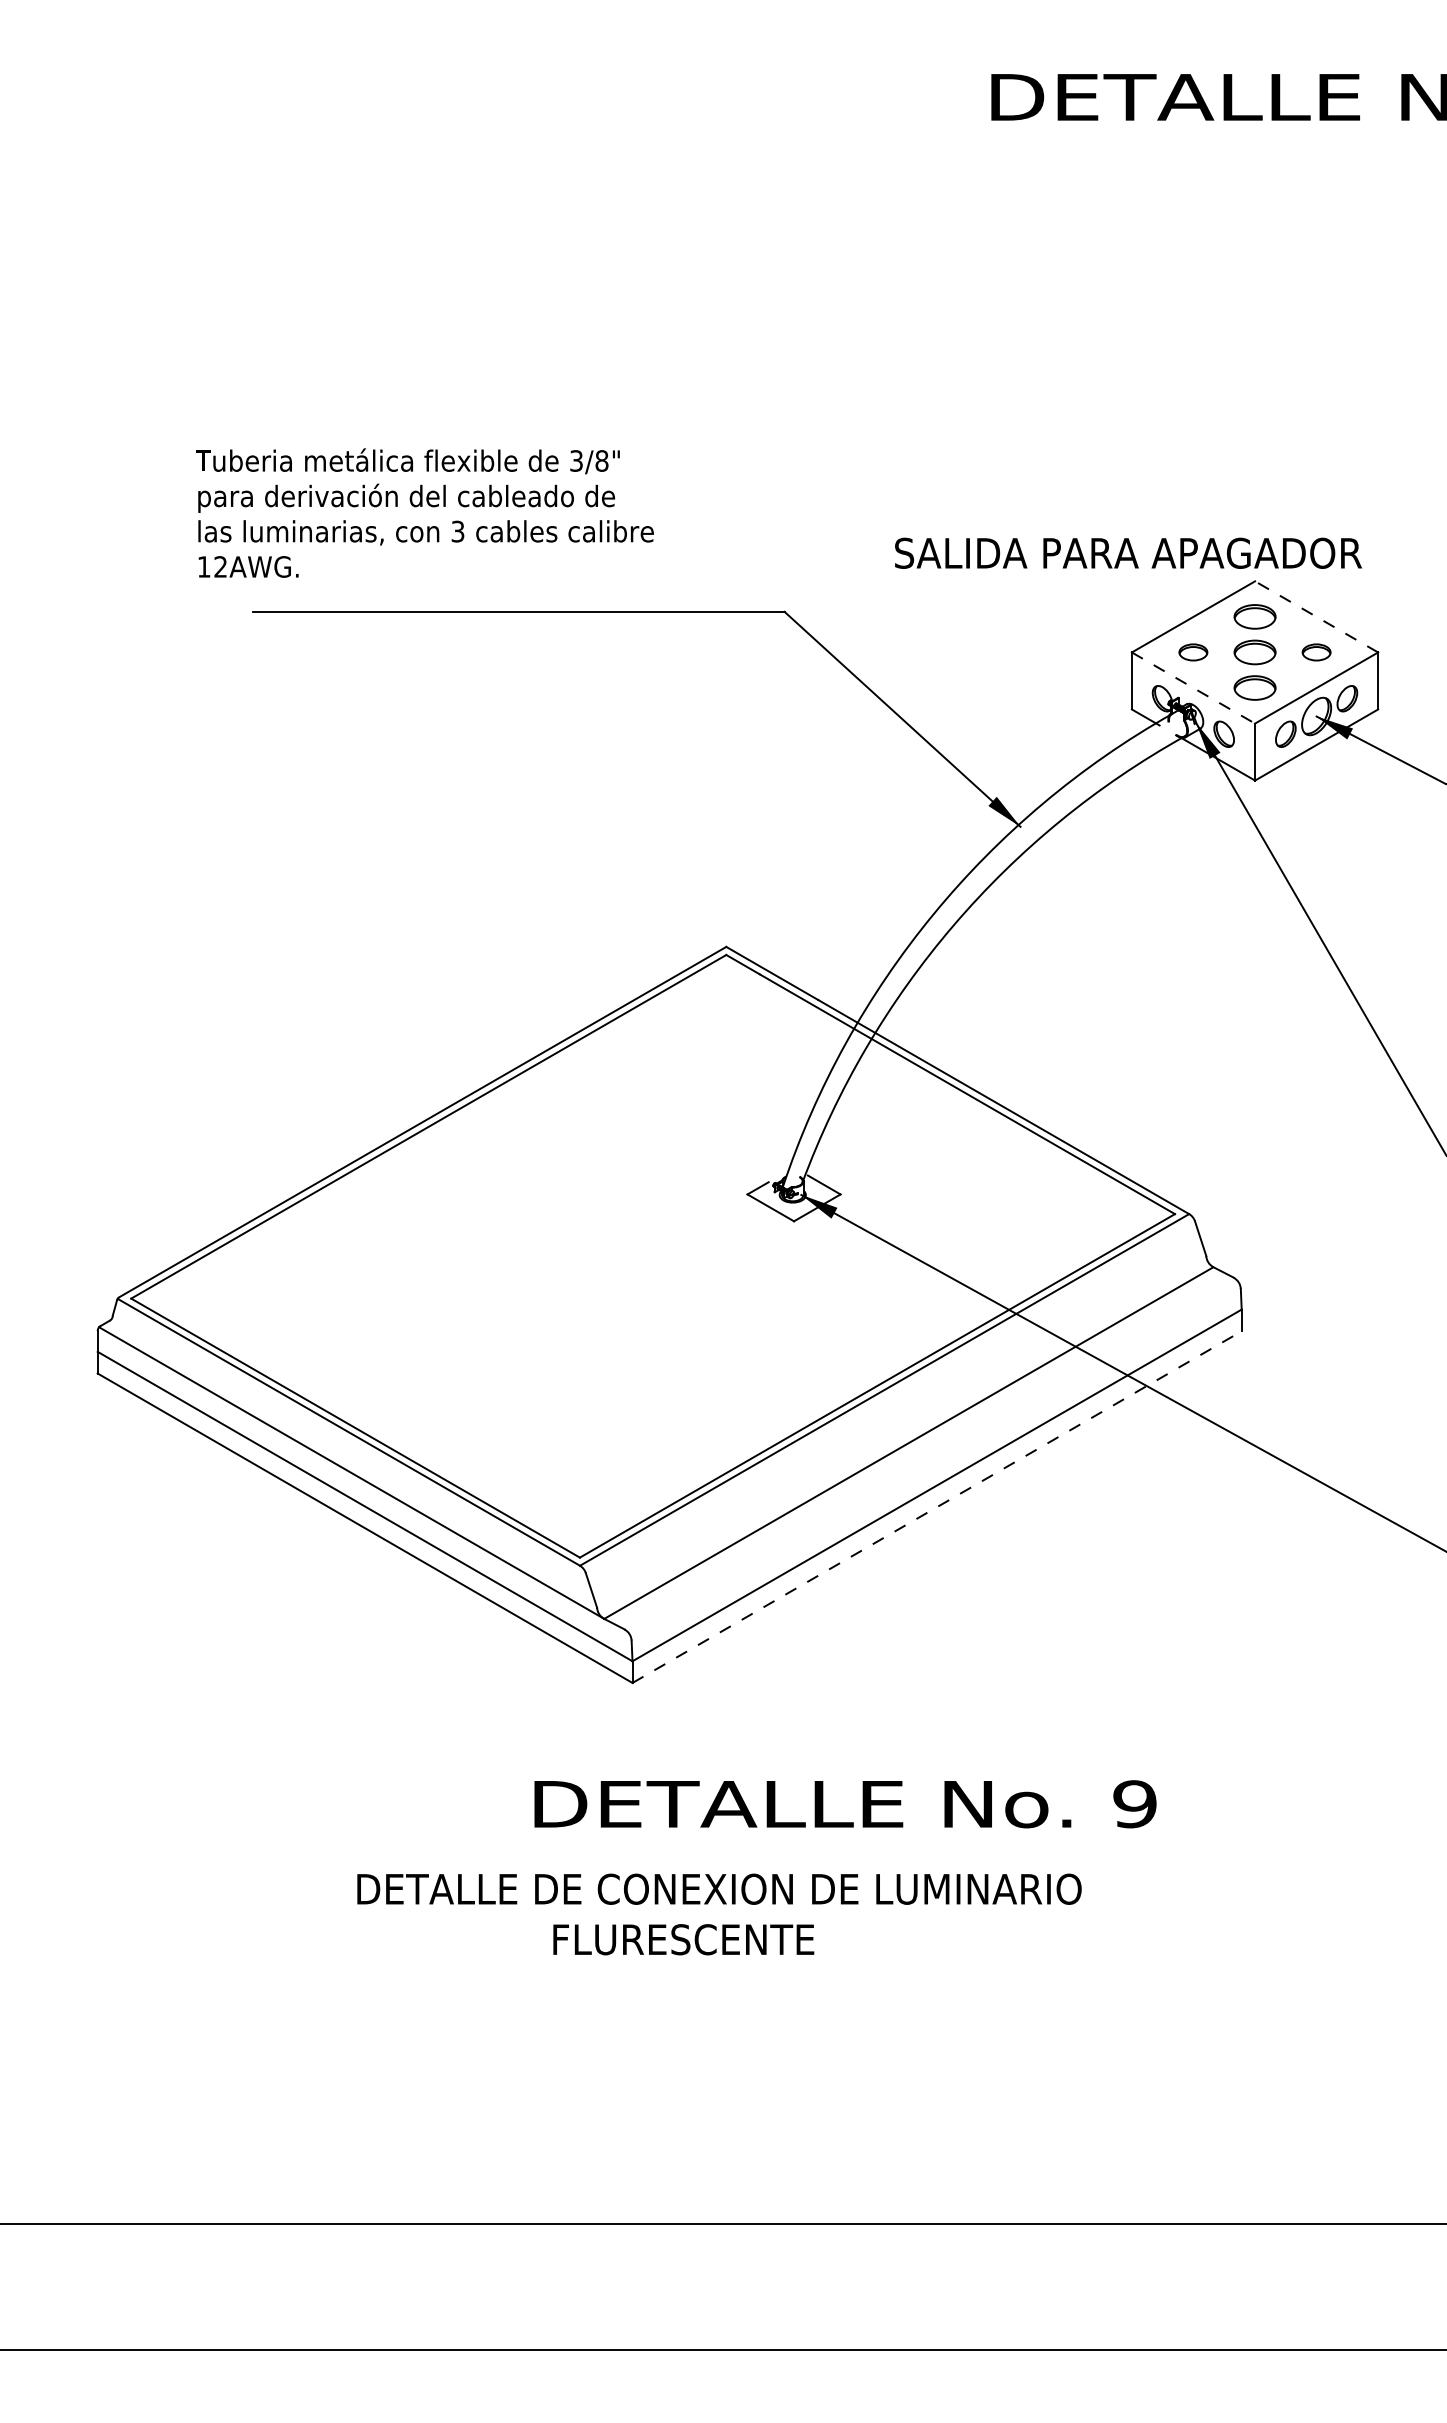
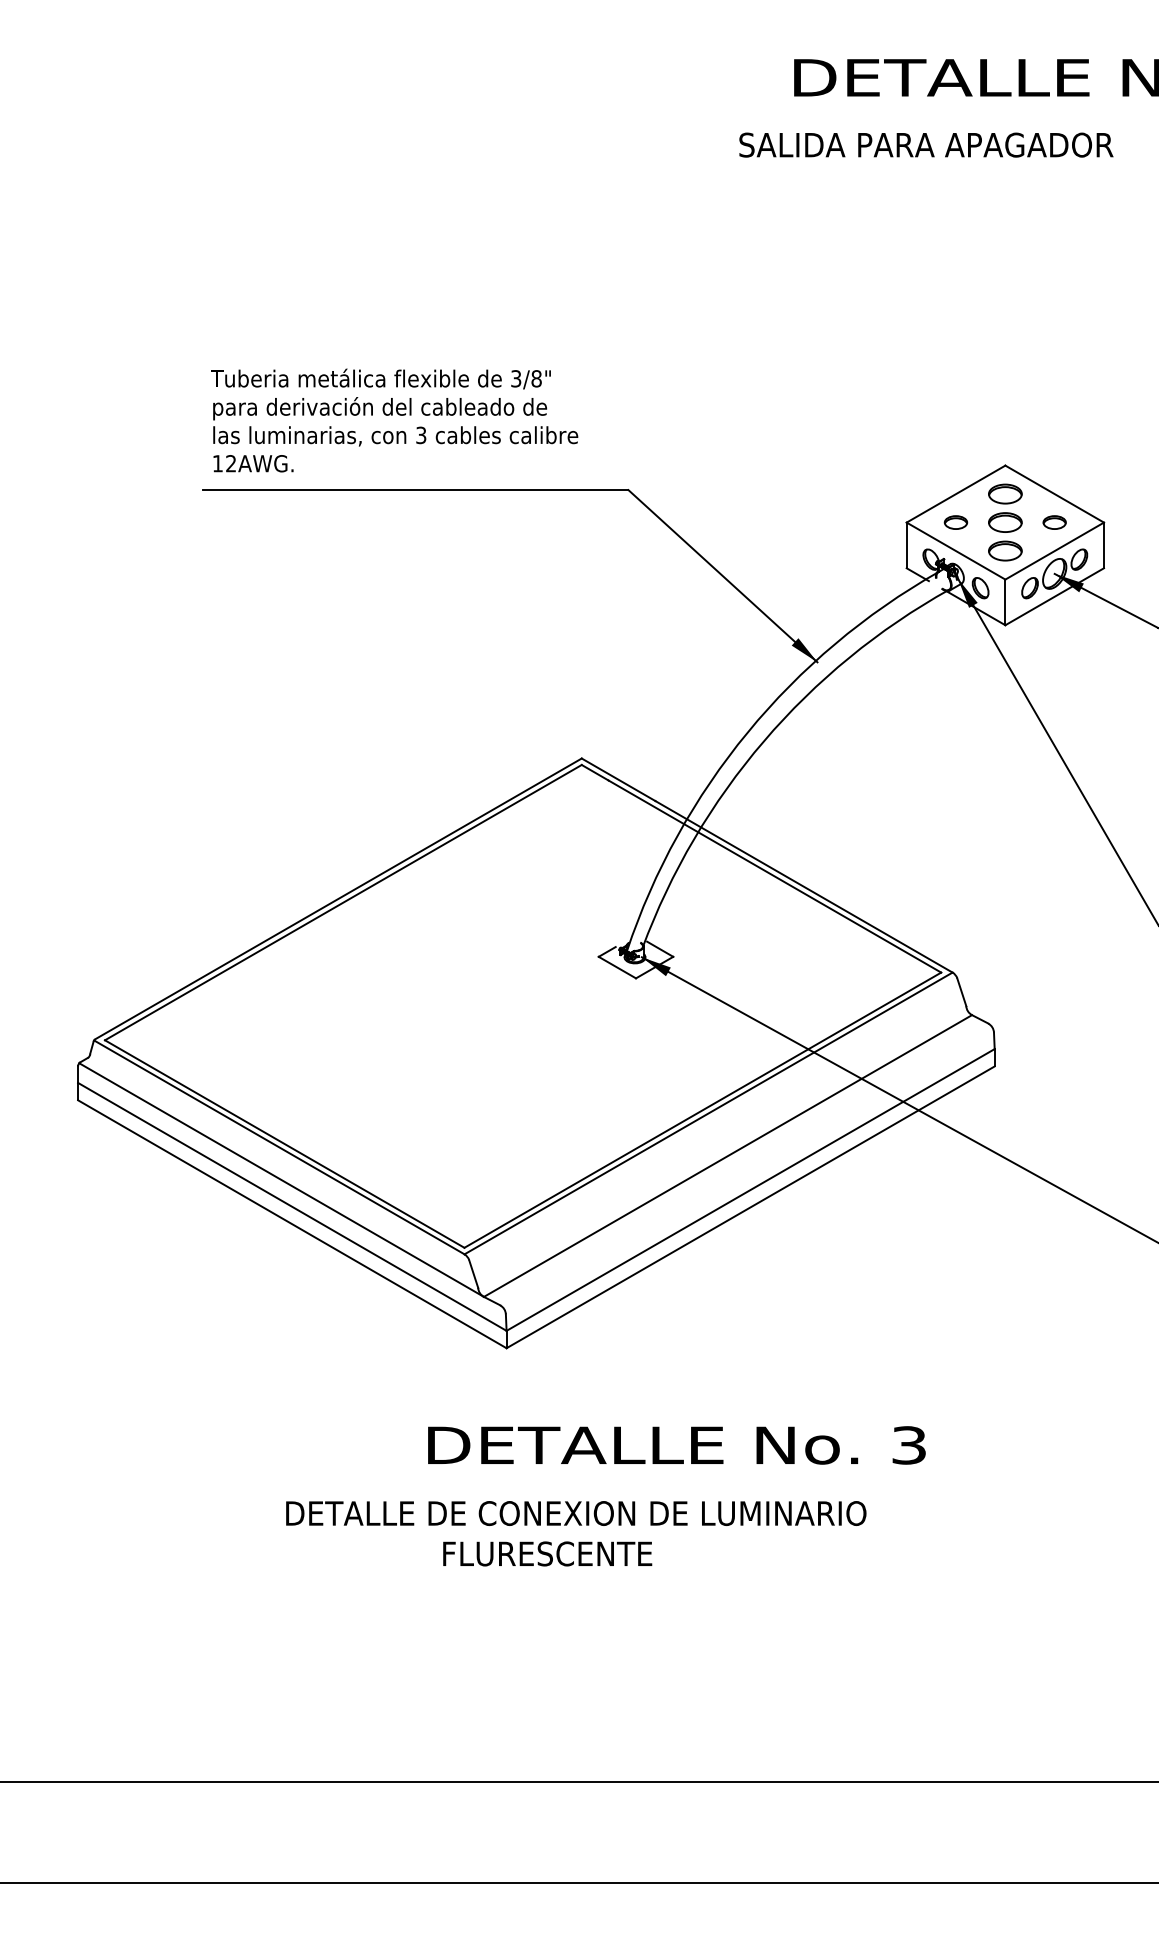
text: (424, 512) -> (394, 420), moved
text: (1128, 552) -> (926, 144), moved
line: (1316, 616) -> (1054, 493), dashed -> solid
line: (1193, 688) -> (956, 551), dashed -> solid
line: (937, 1507) -> (750, 1207), dashed -> solid
text: (1134, 1804) -> (908, 1445), 9 -> 3

